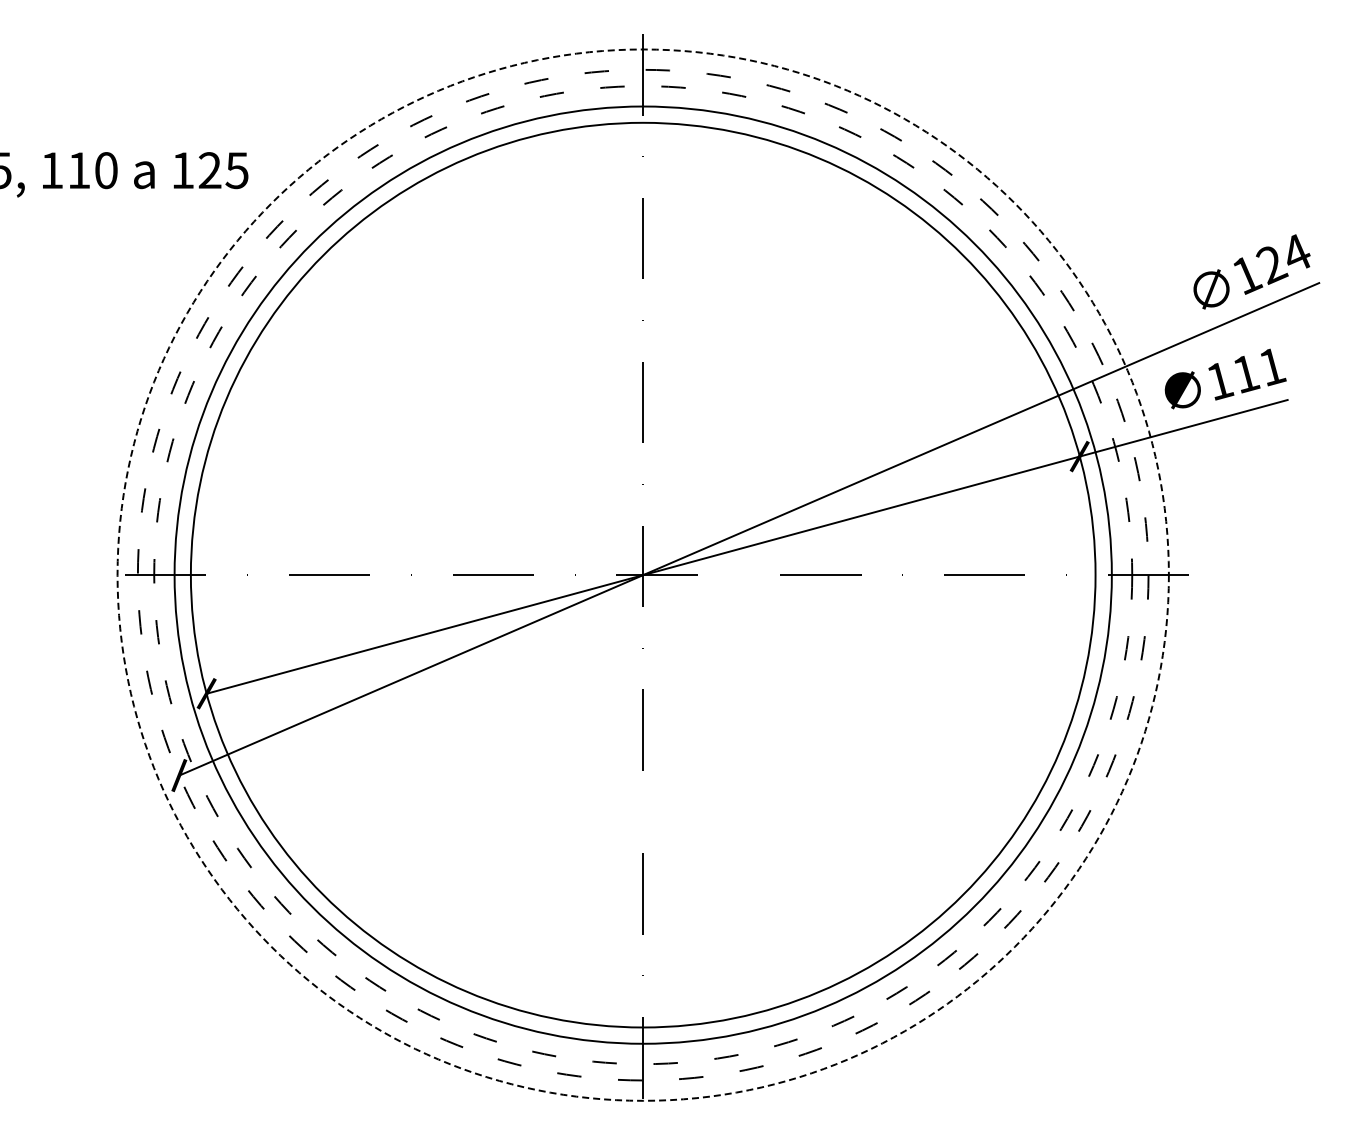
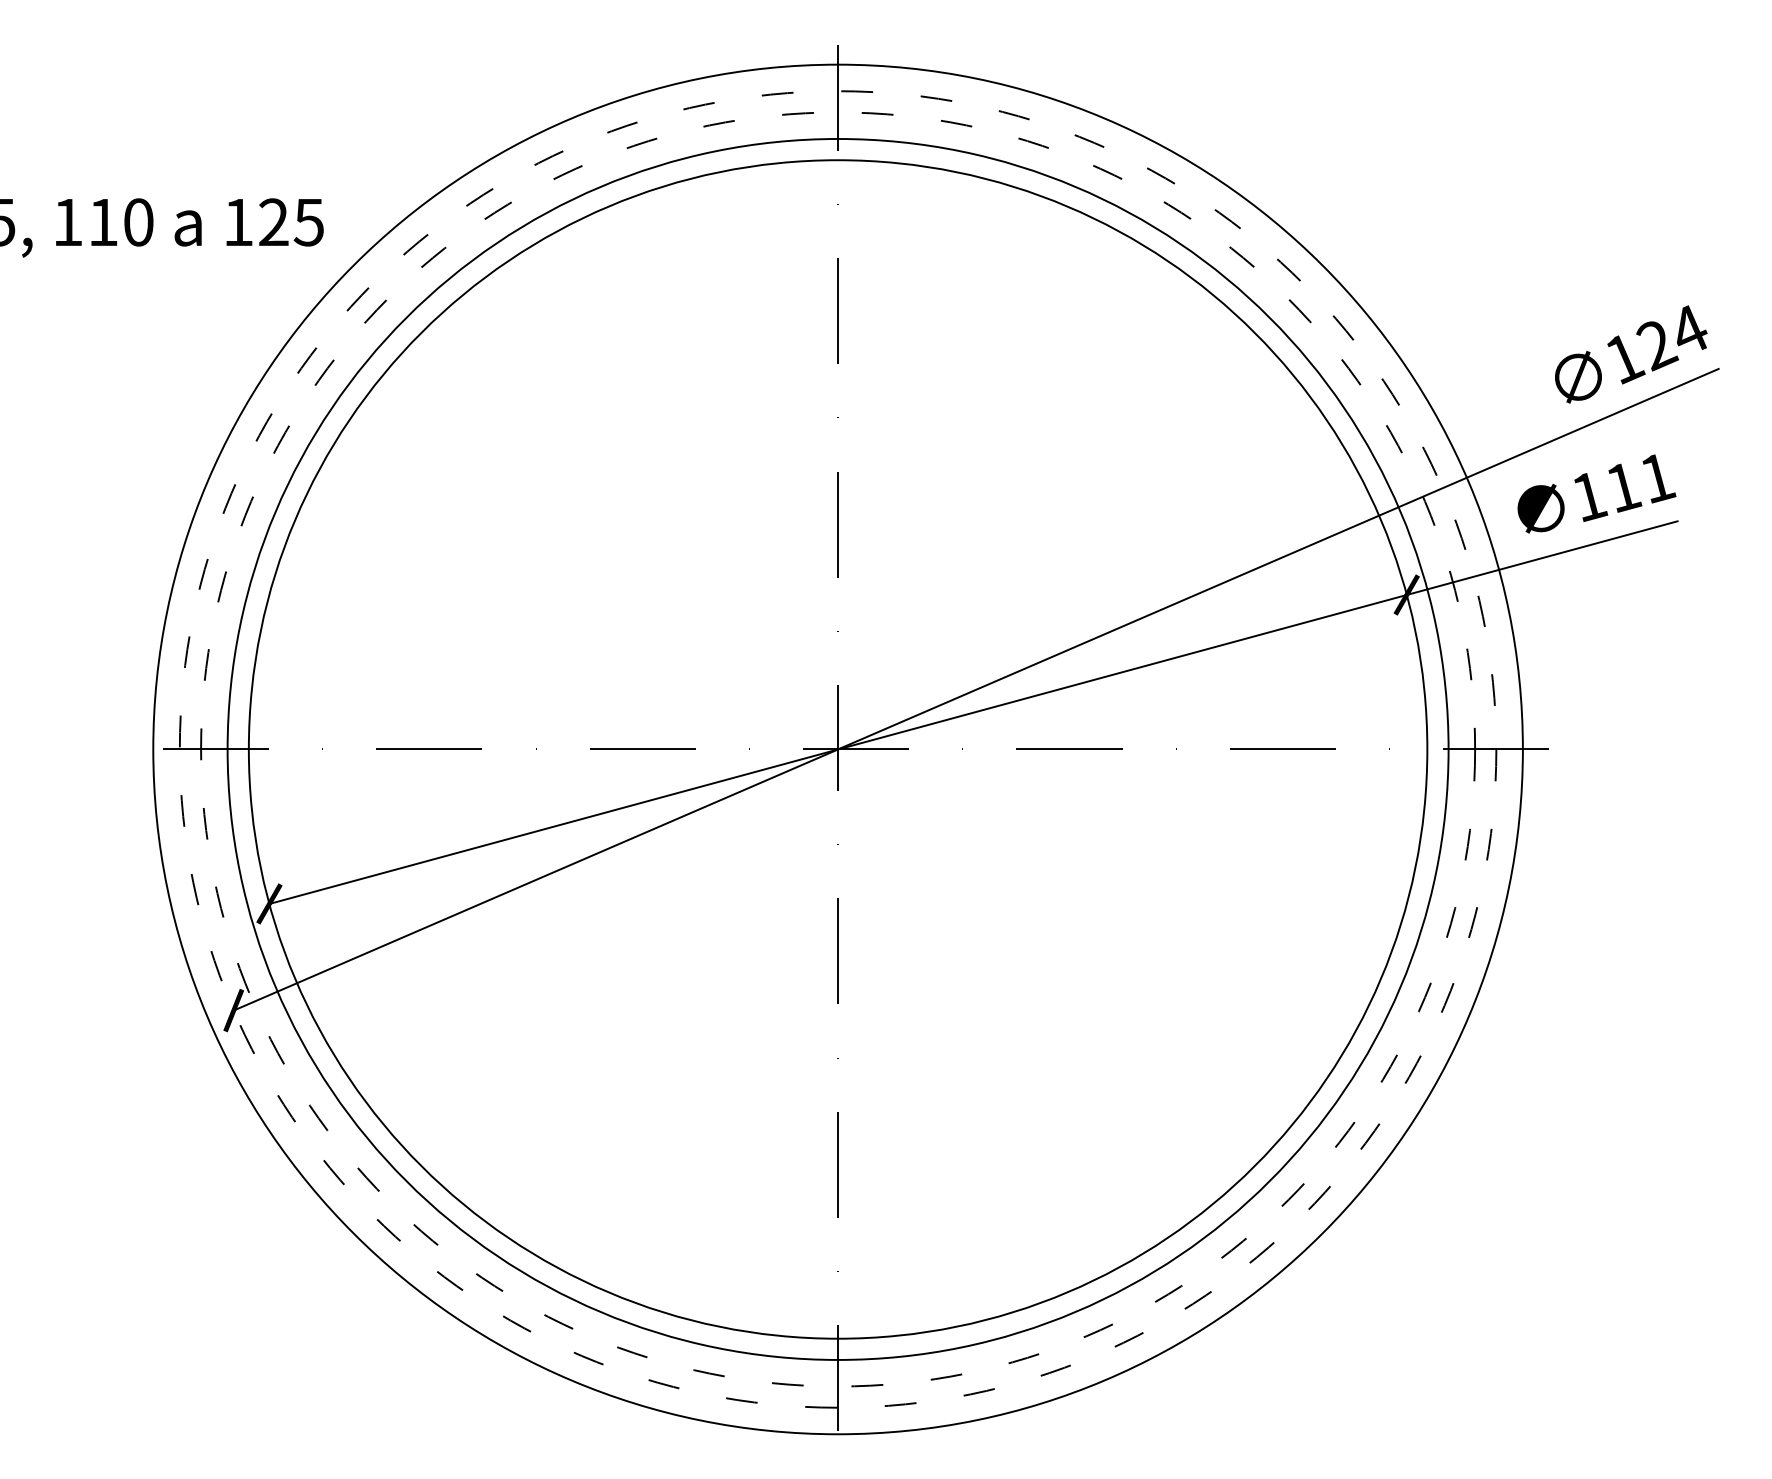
circle: (642, 574) -> (837, 748), dashed -> solid

